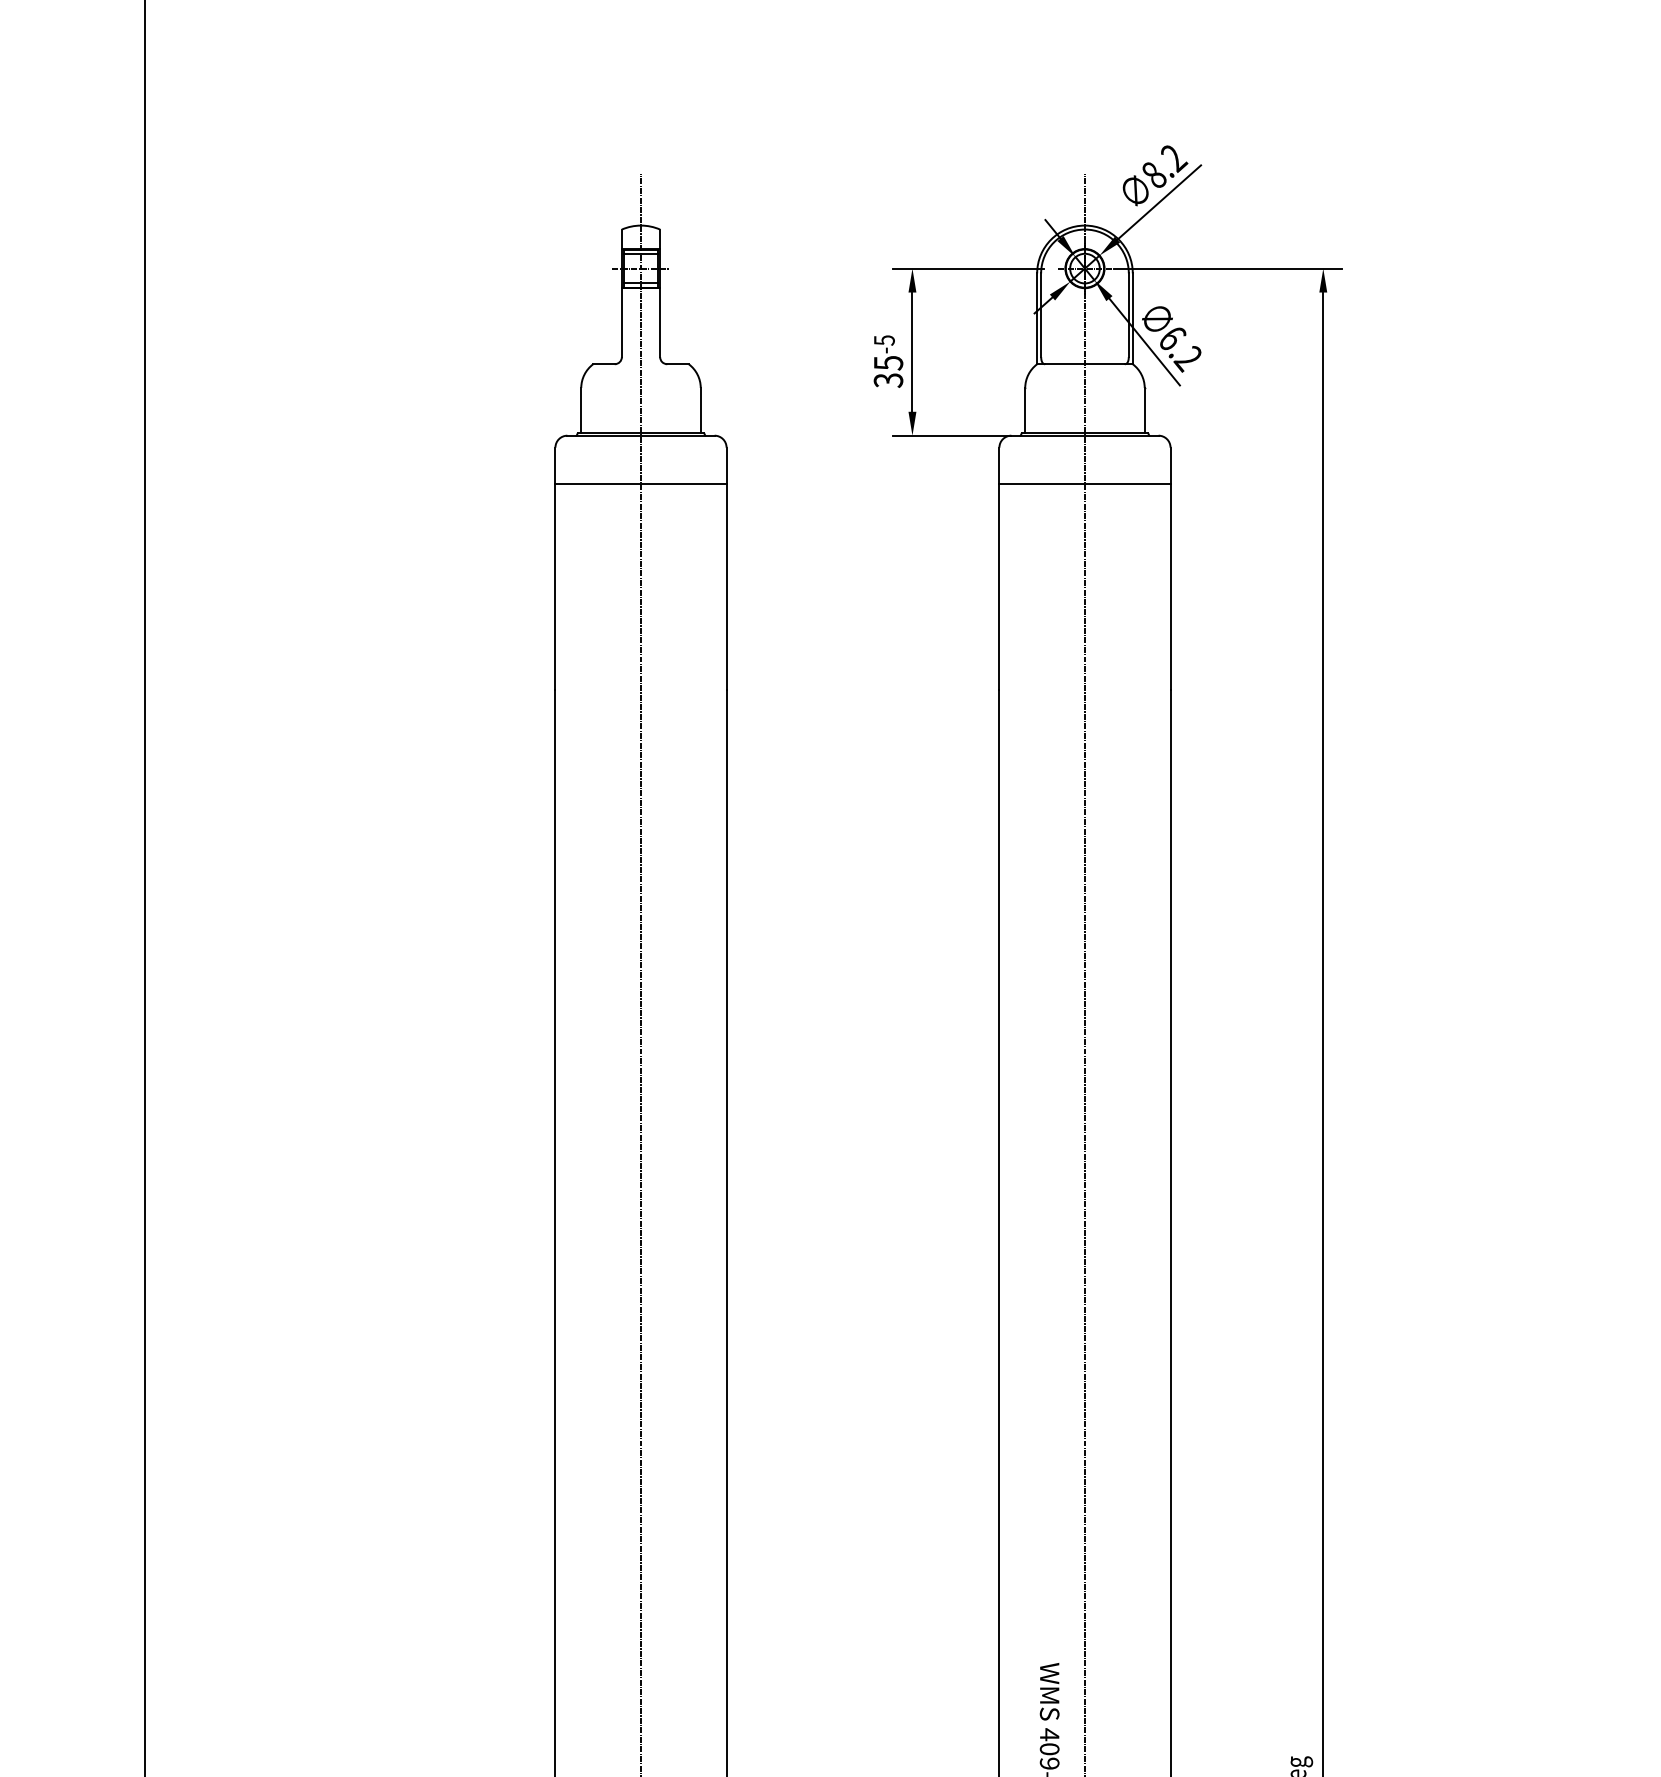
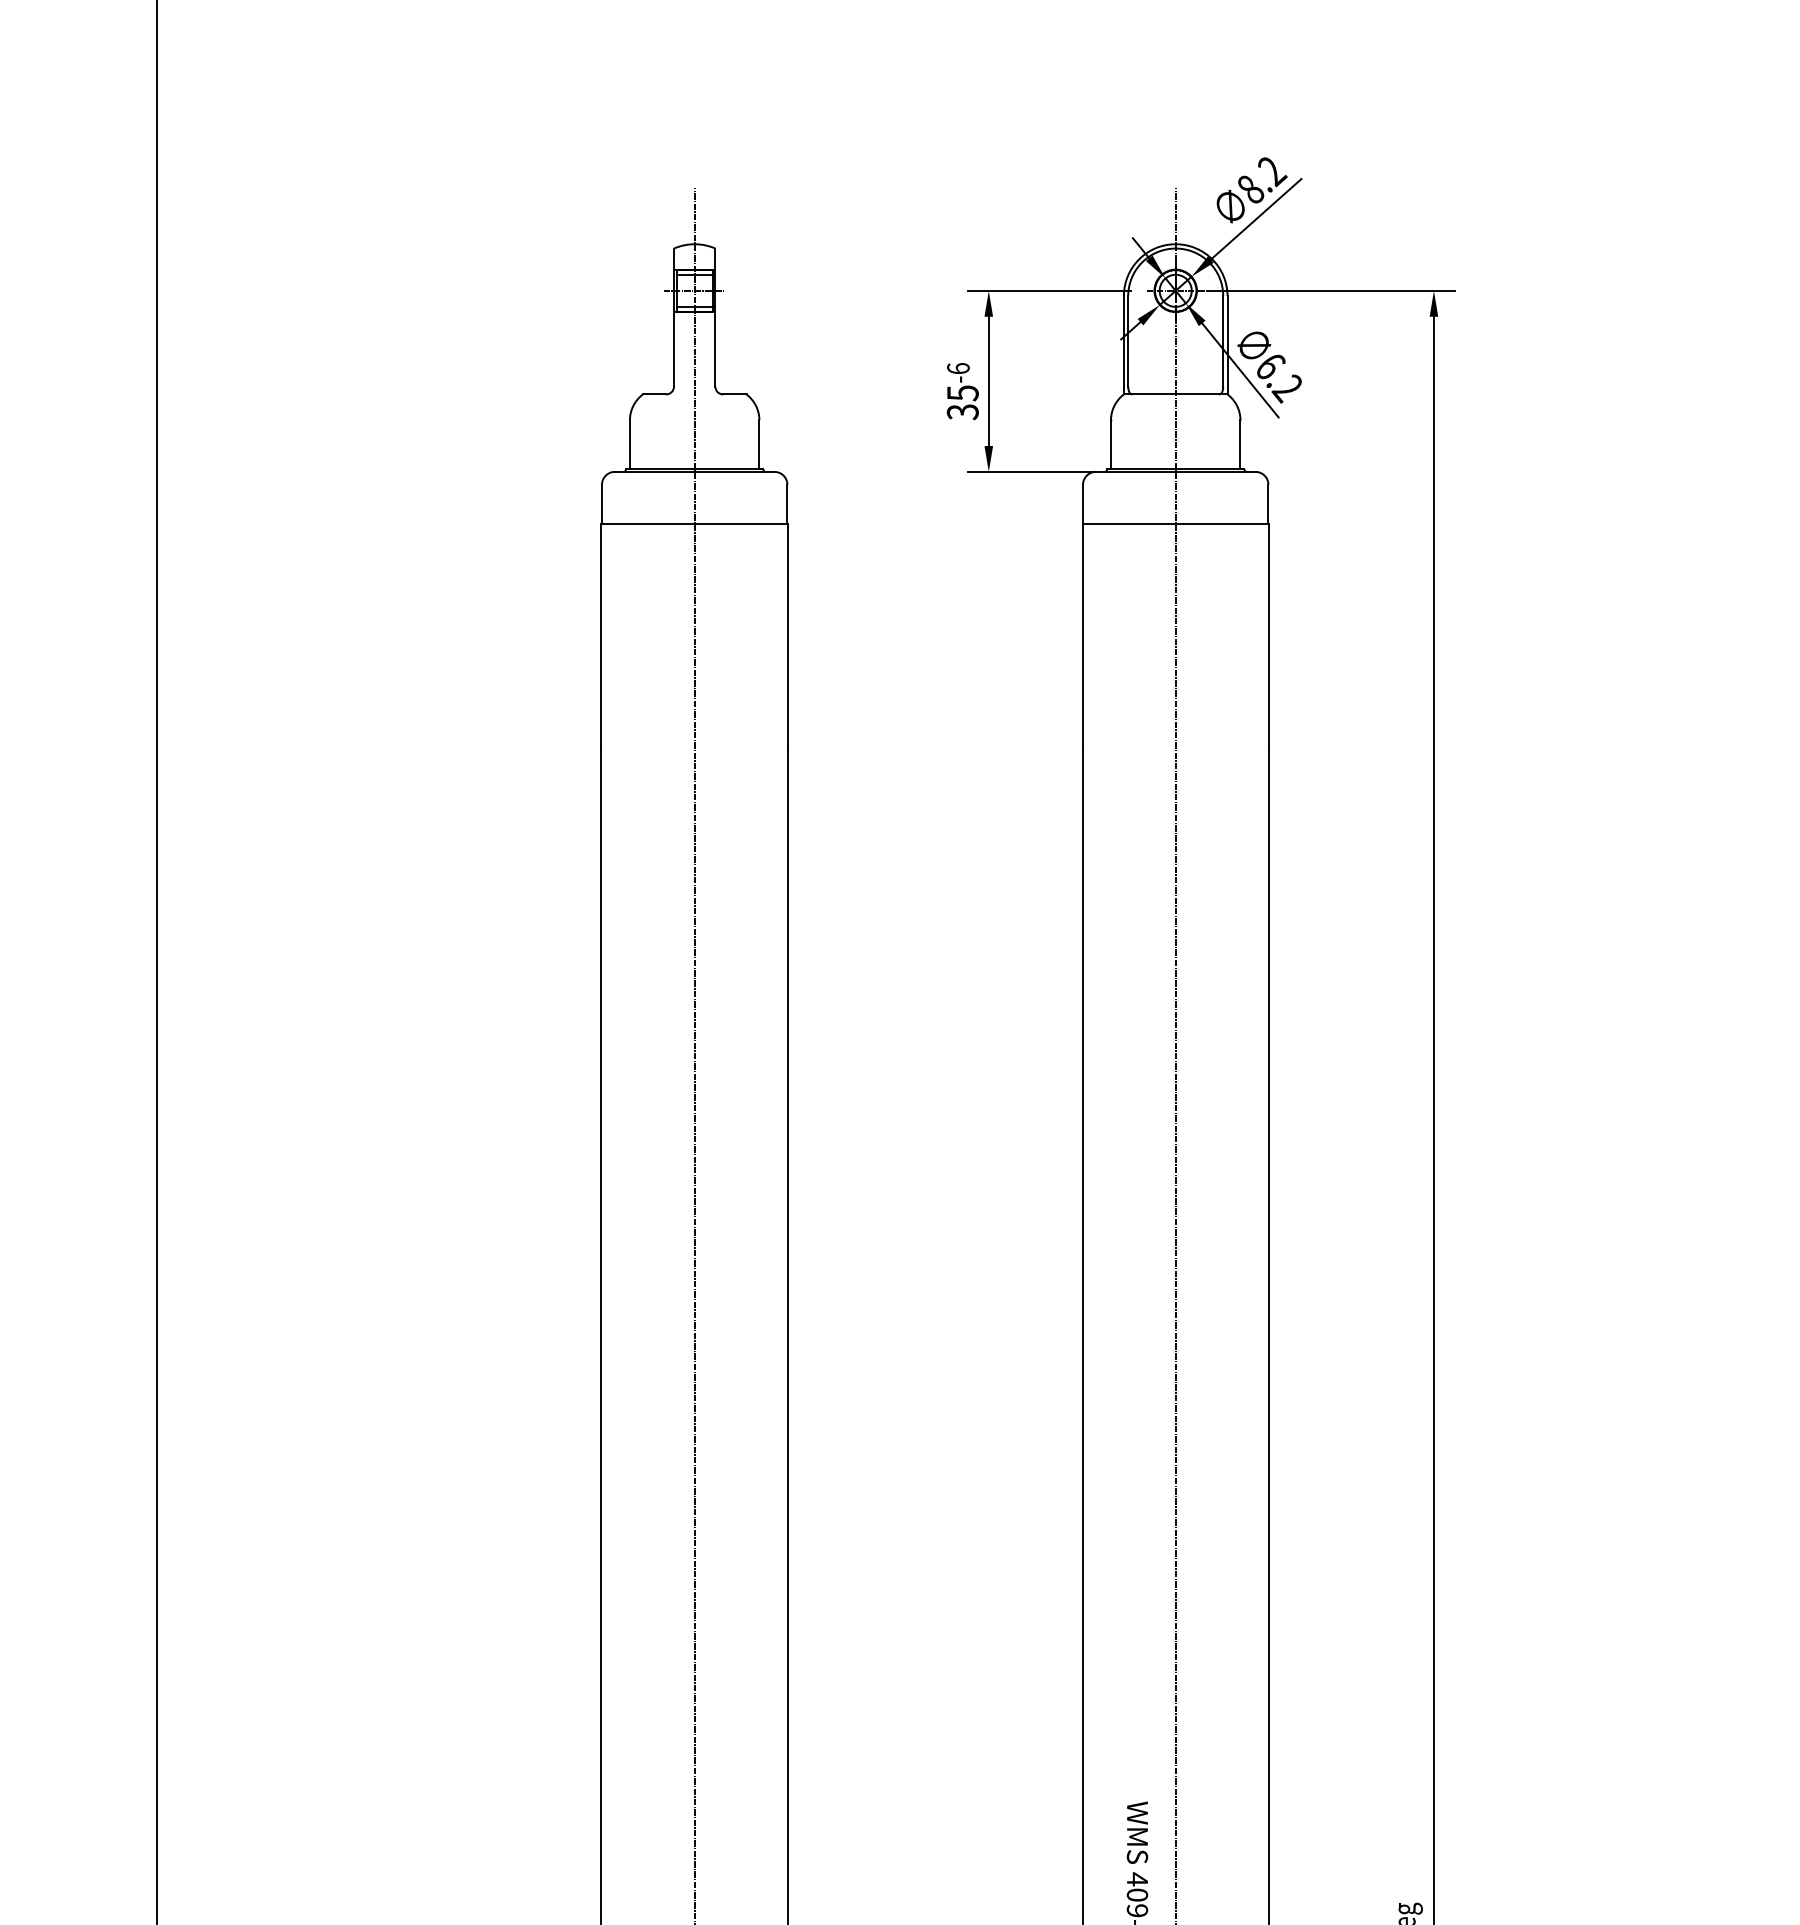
text: (883, 340) -> (957, 368), -5 -> -6

